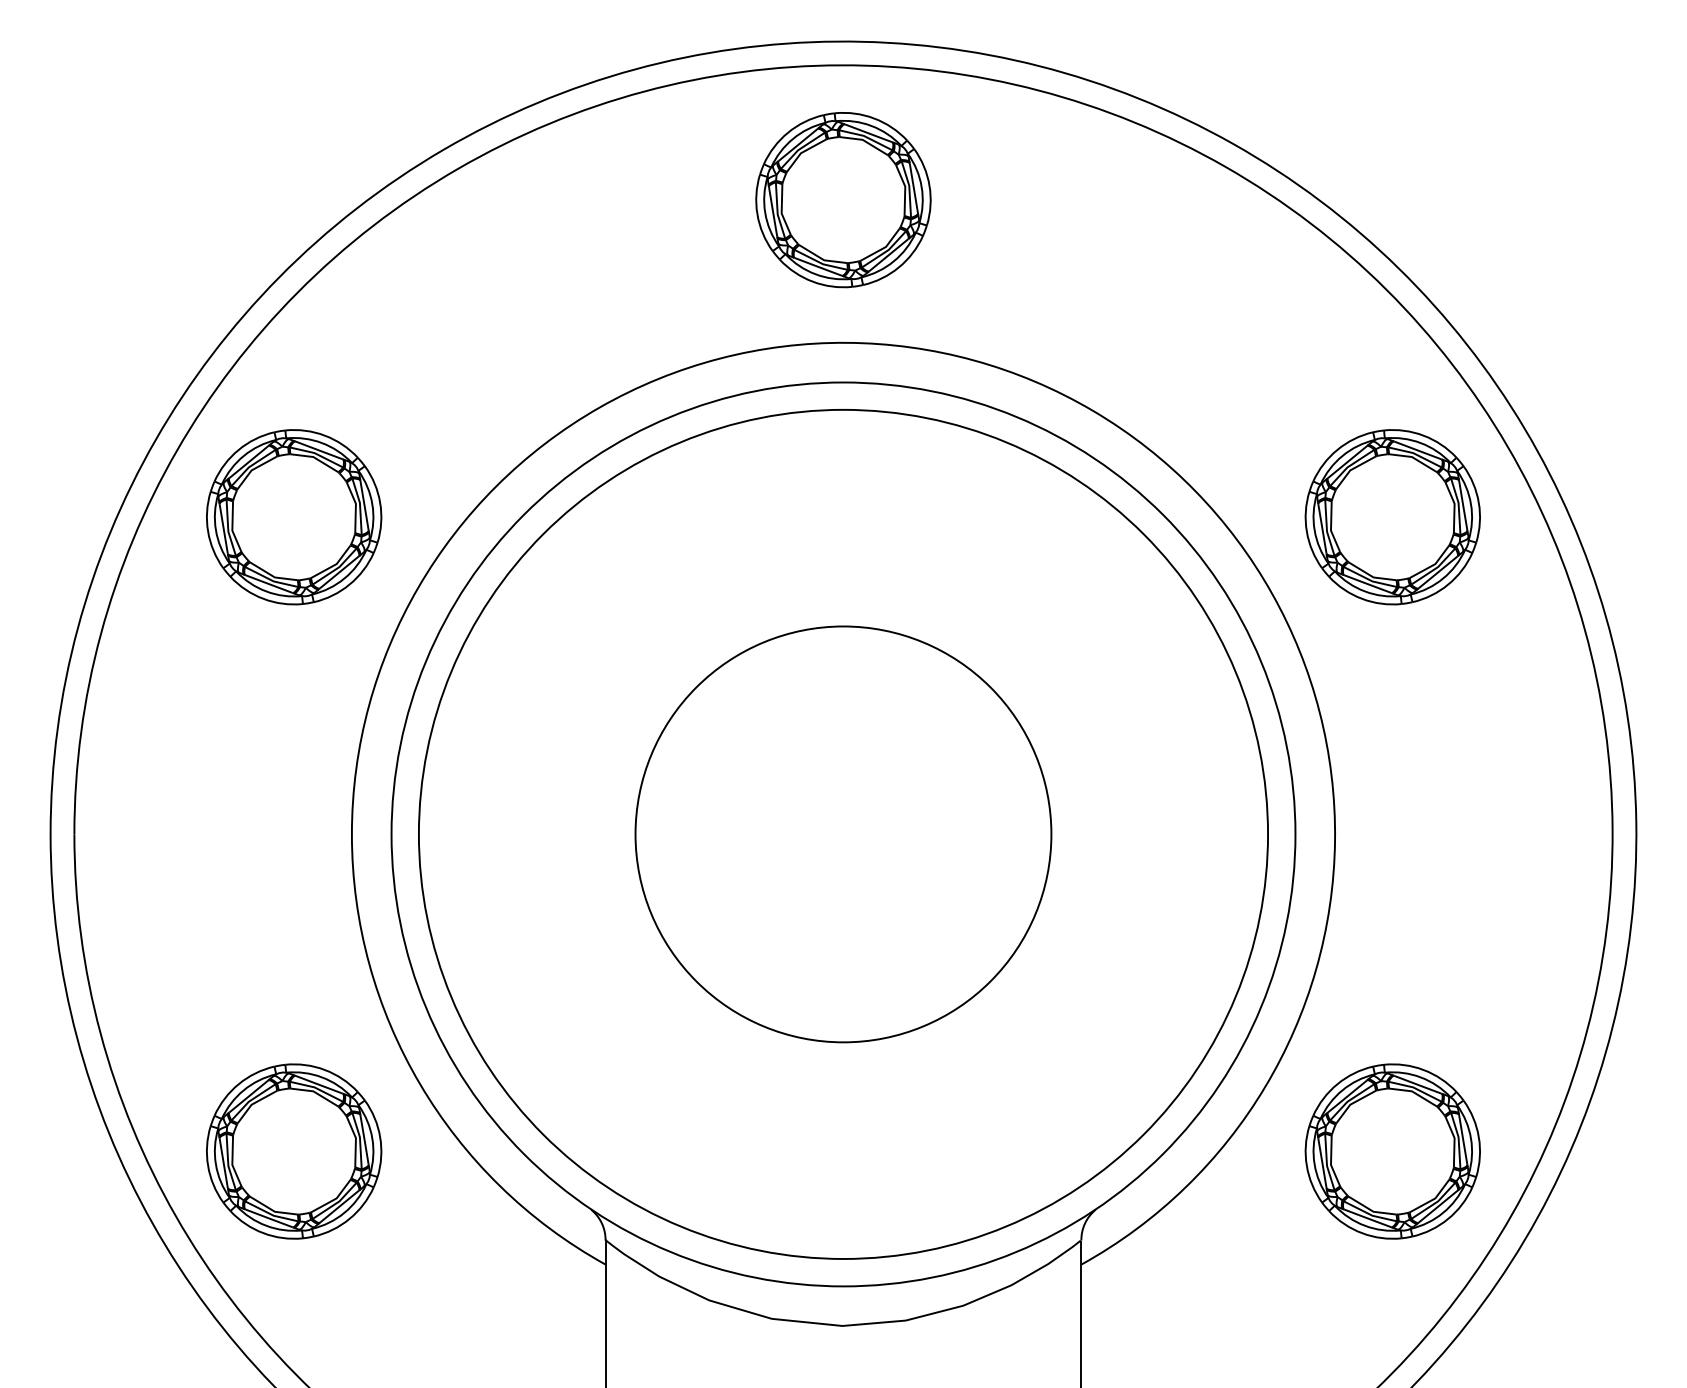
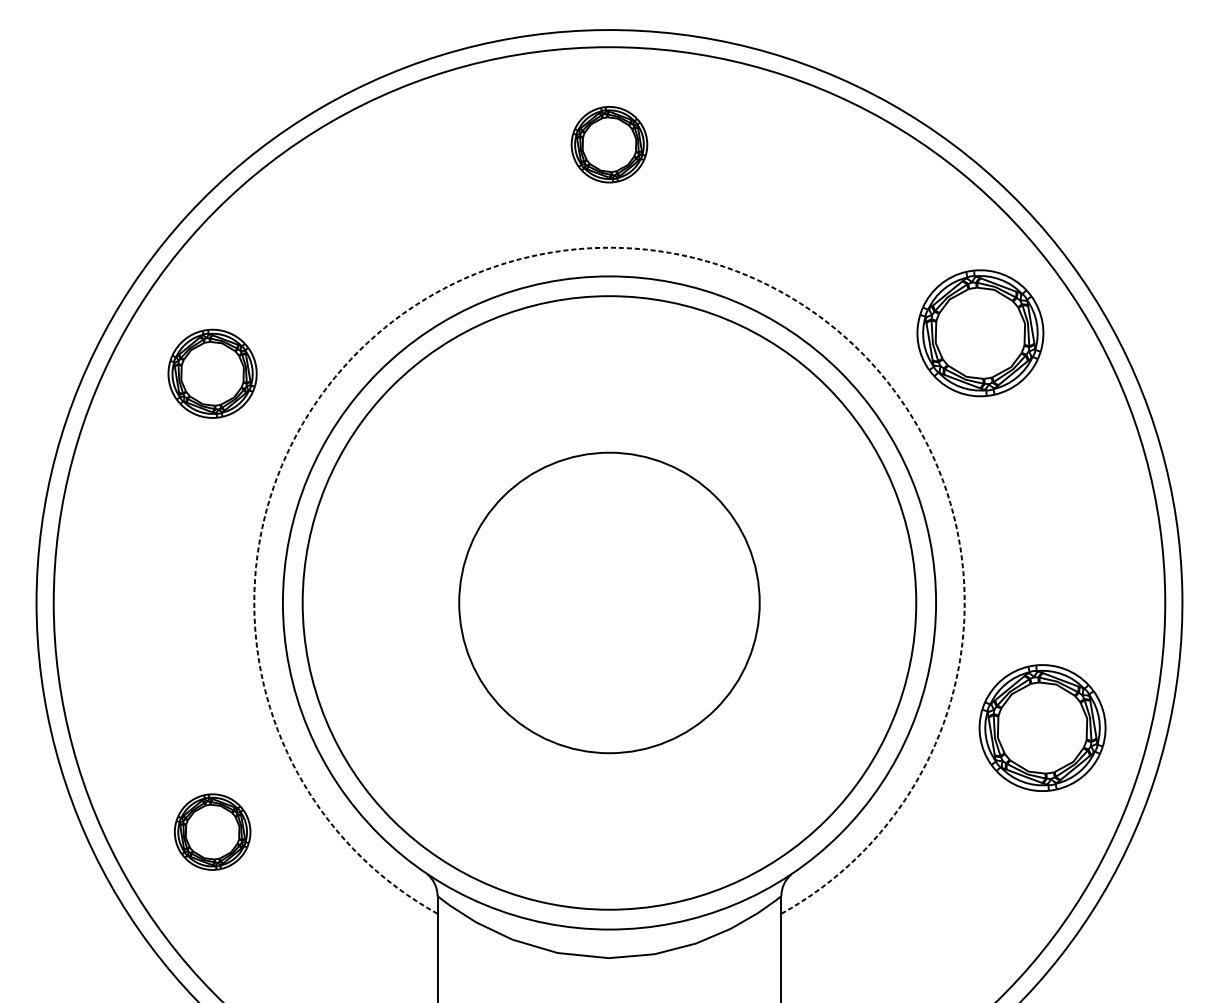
part: (843, 200) -> (609, 144), size x0.6
line: (843, 342) -> (609, 247), solid -> dashed
part: (294, 517) -> (212, 373), size x0.7
part: (1392, 517) -> (980, 333), moved
part: (294, 1151) -> (212, 832), size x0.6
part: (1392, 1151) -> (1042, 728), moved

